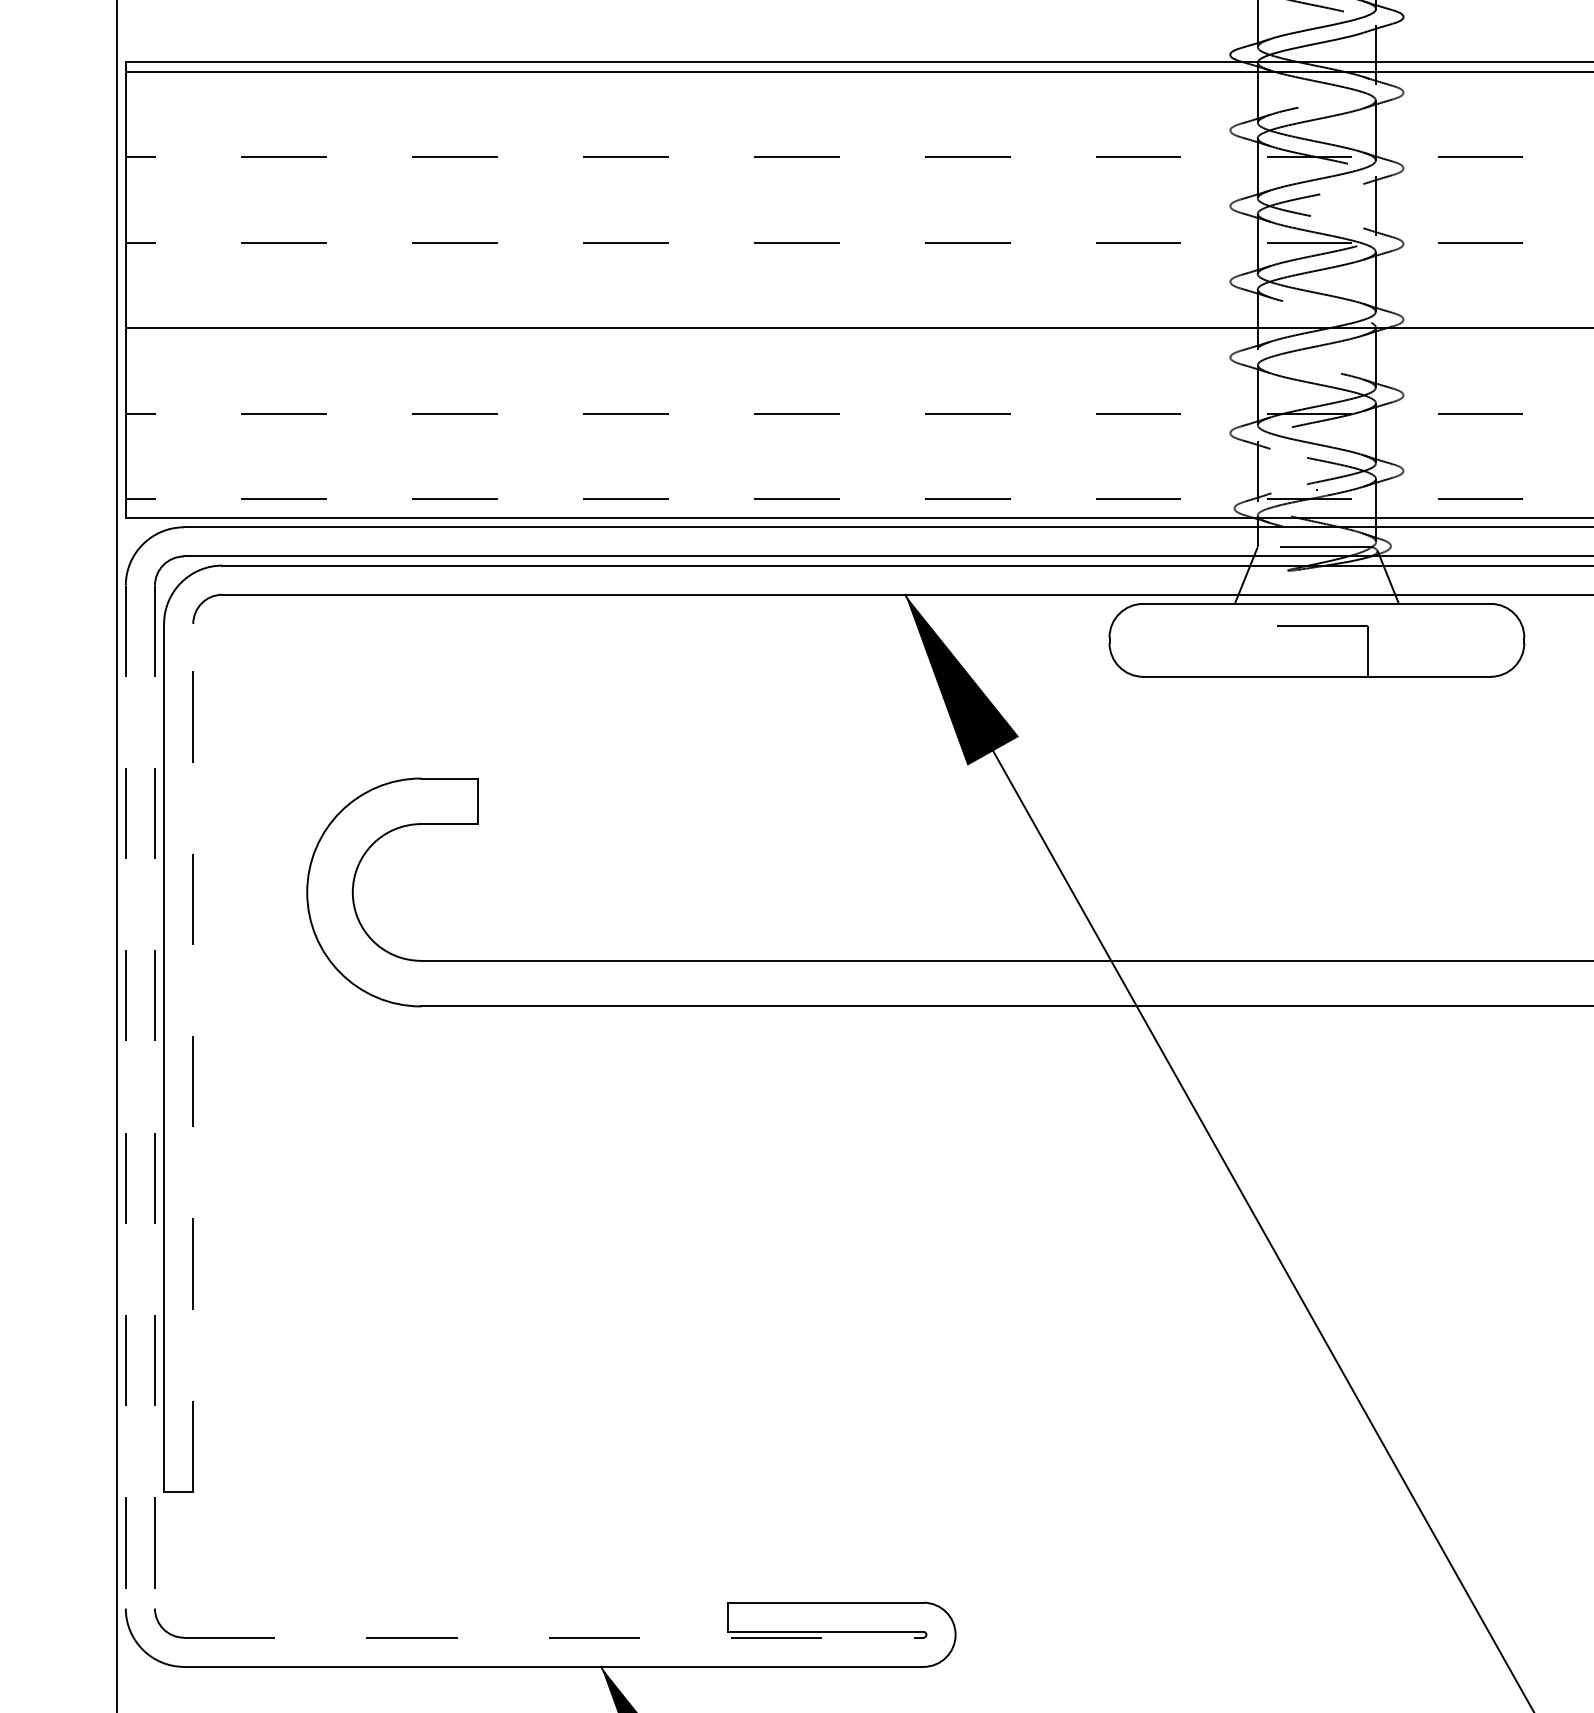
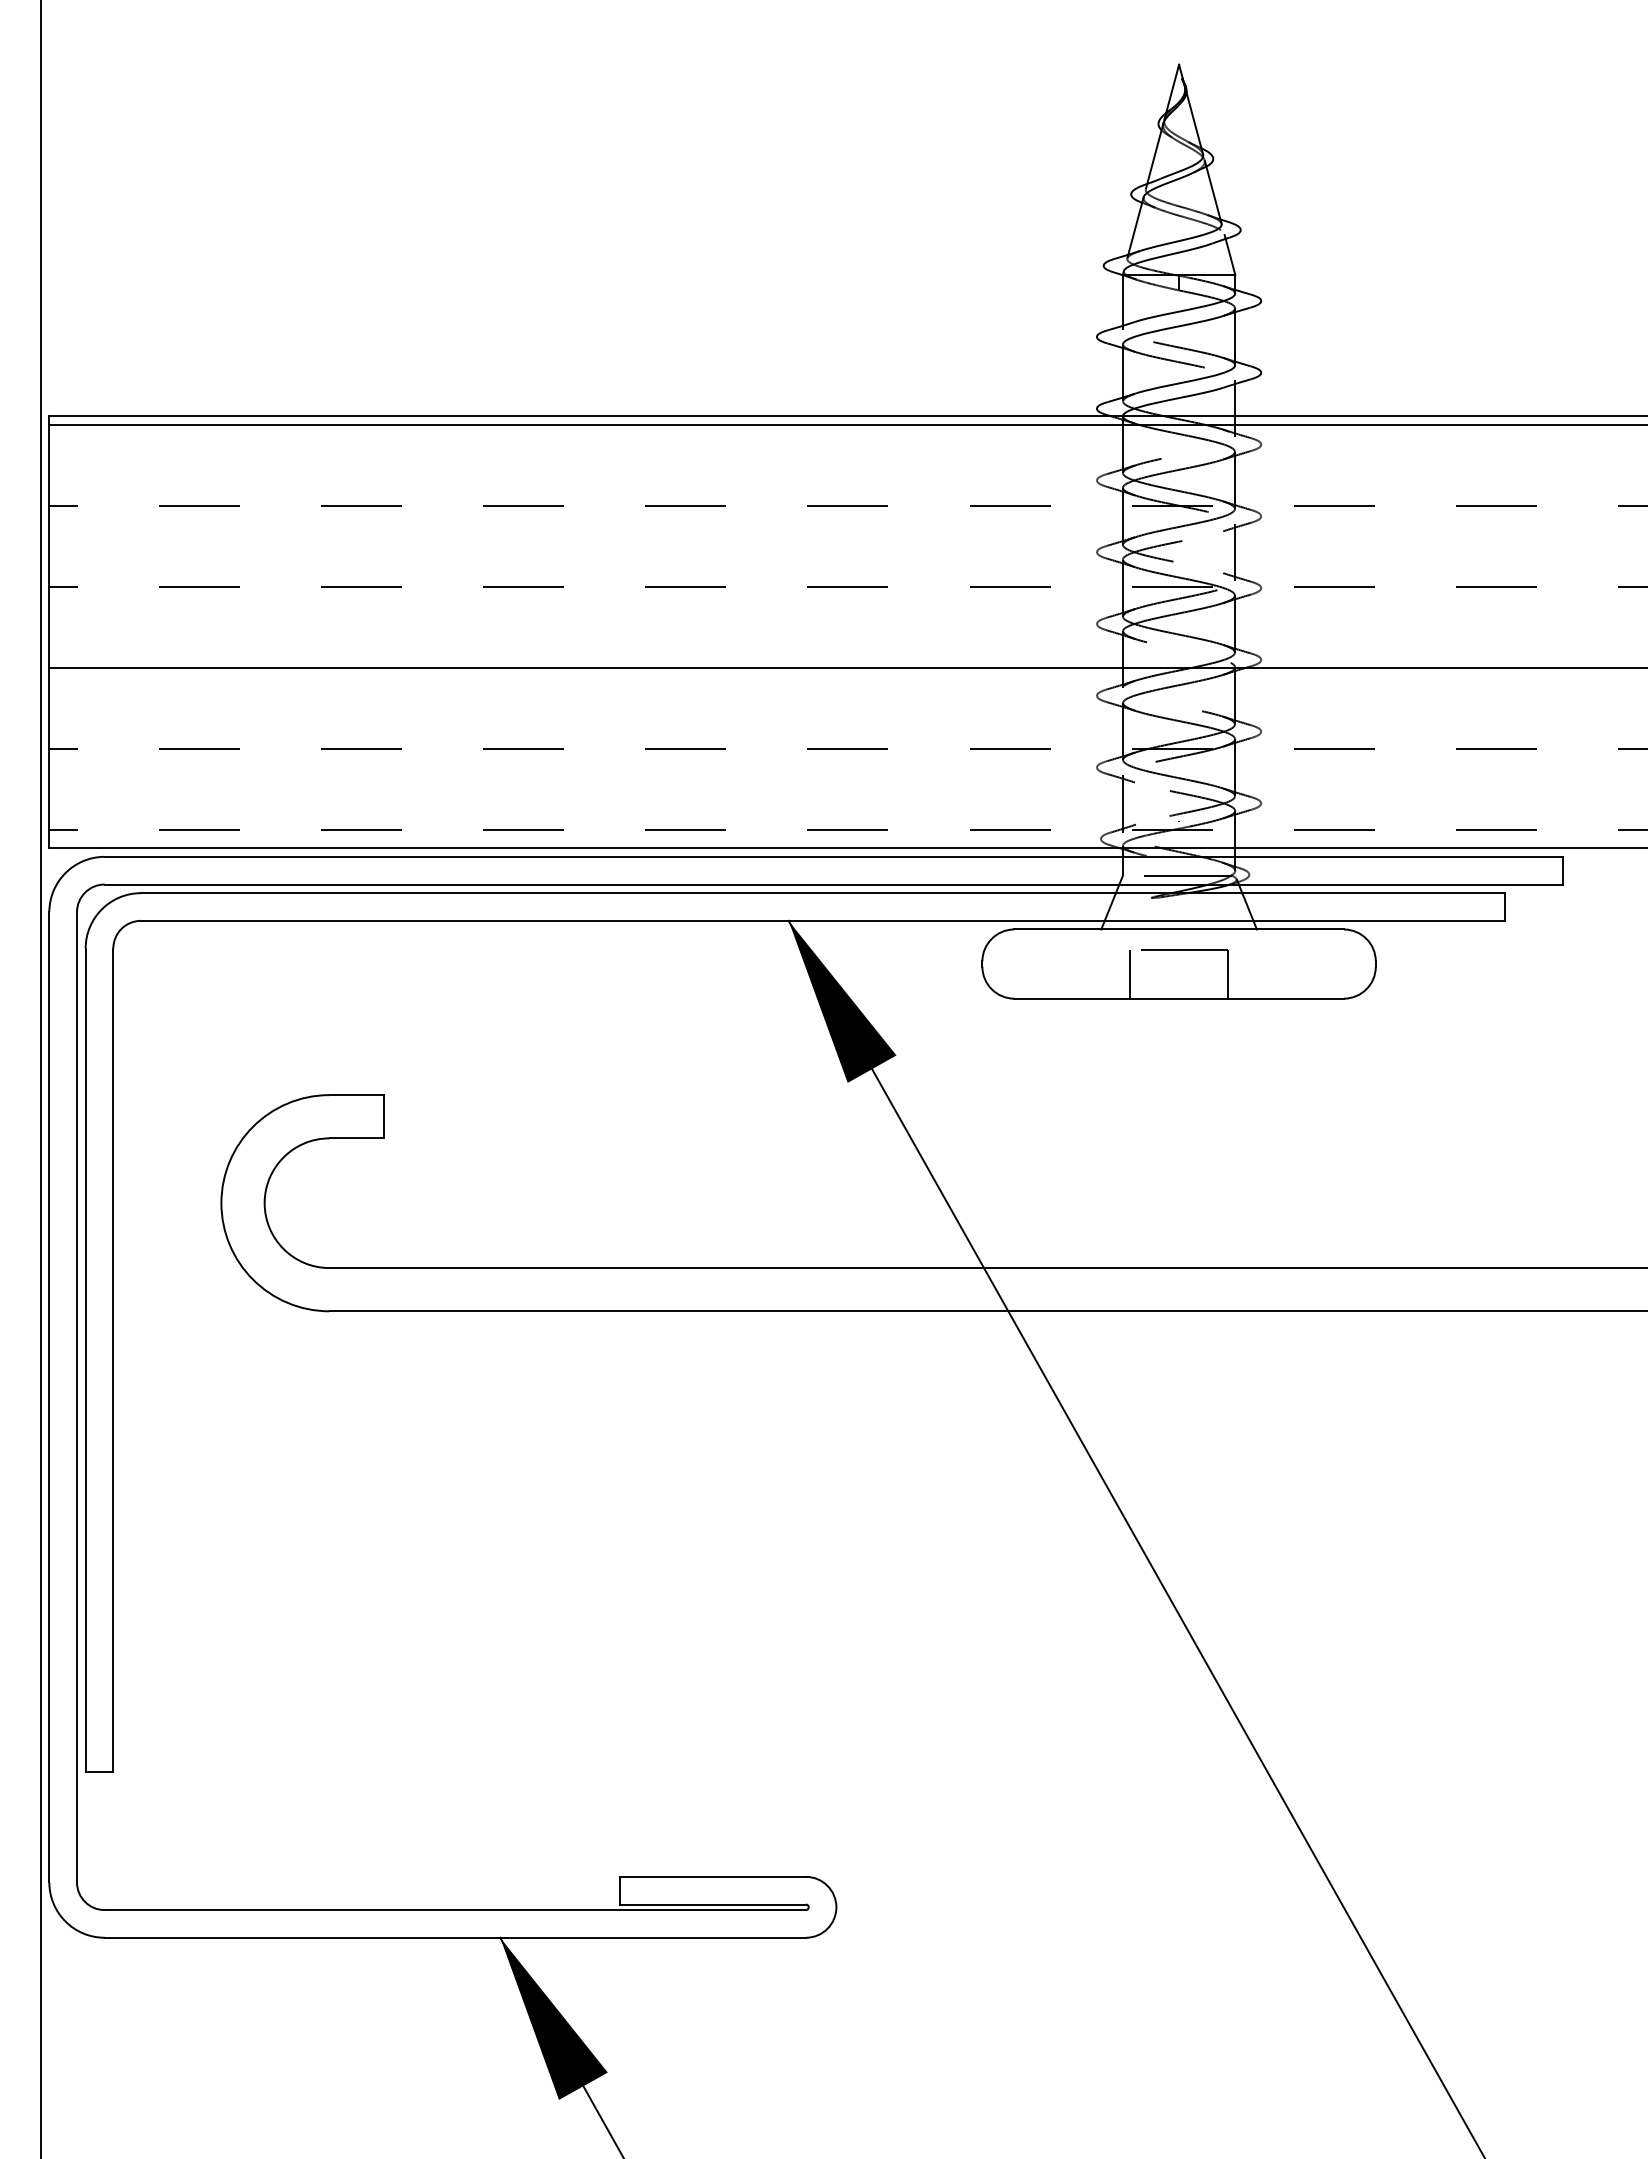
line: (1265, 651) -> (1130, 974), added
line: (193, 1058) -> (113, 1360), dashed -> solid
line: (125, 1097) -> (49, 1397), dashed -> solid
line: (155, 1097) -> (77, 1397), dashed -> solid
line: (554, 1638) -> (455, 1910), dashed -> solid

